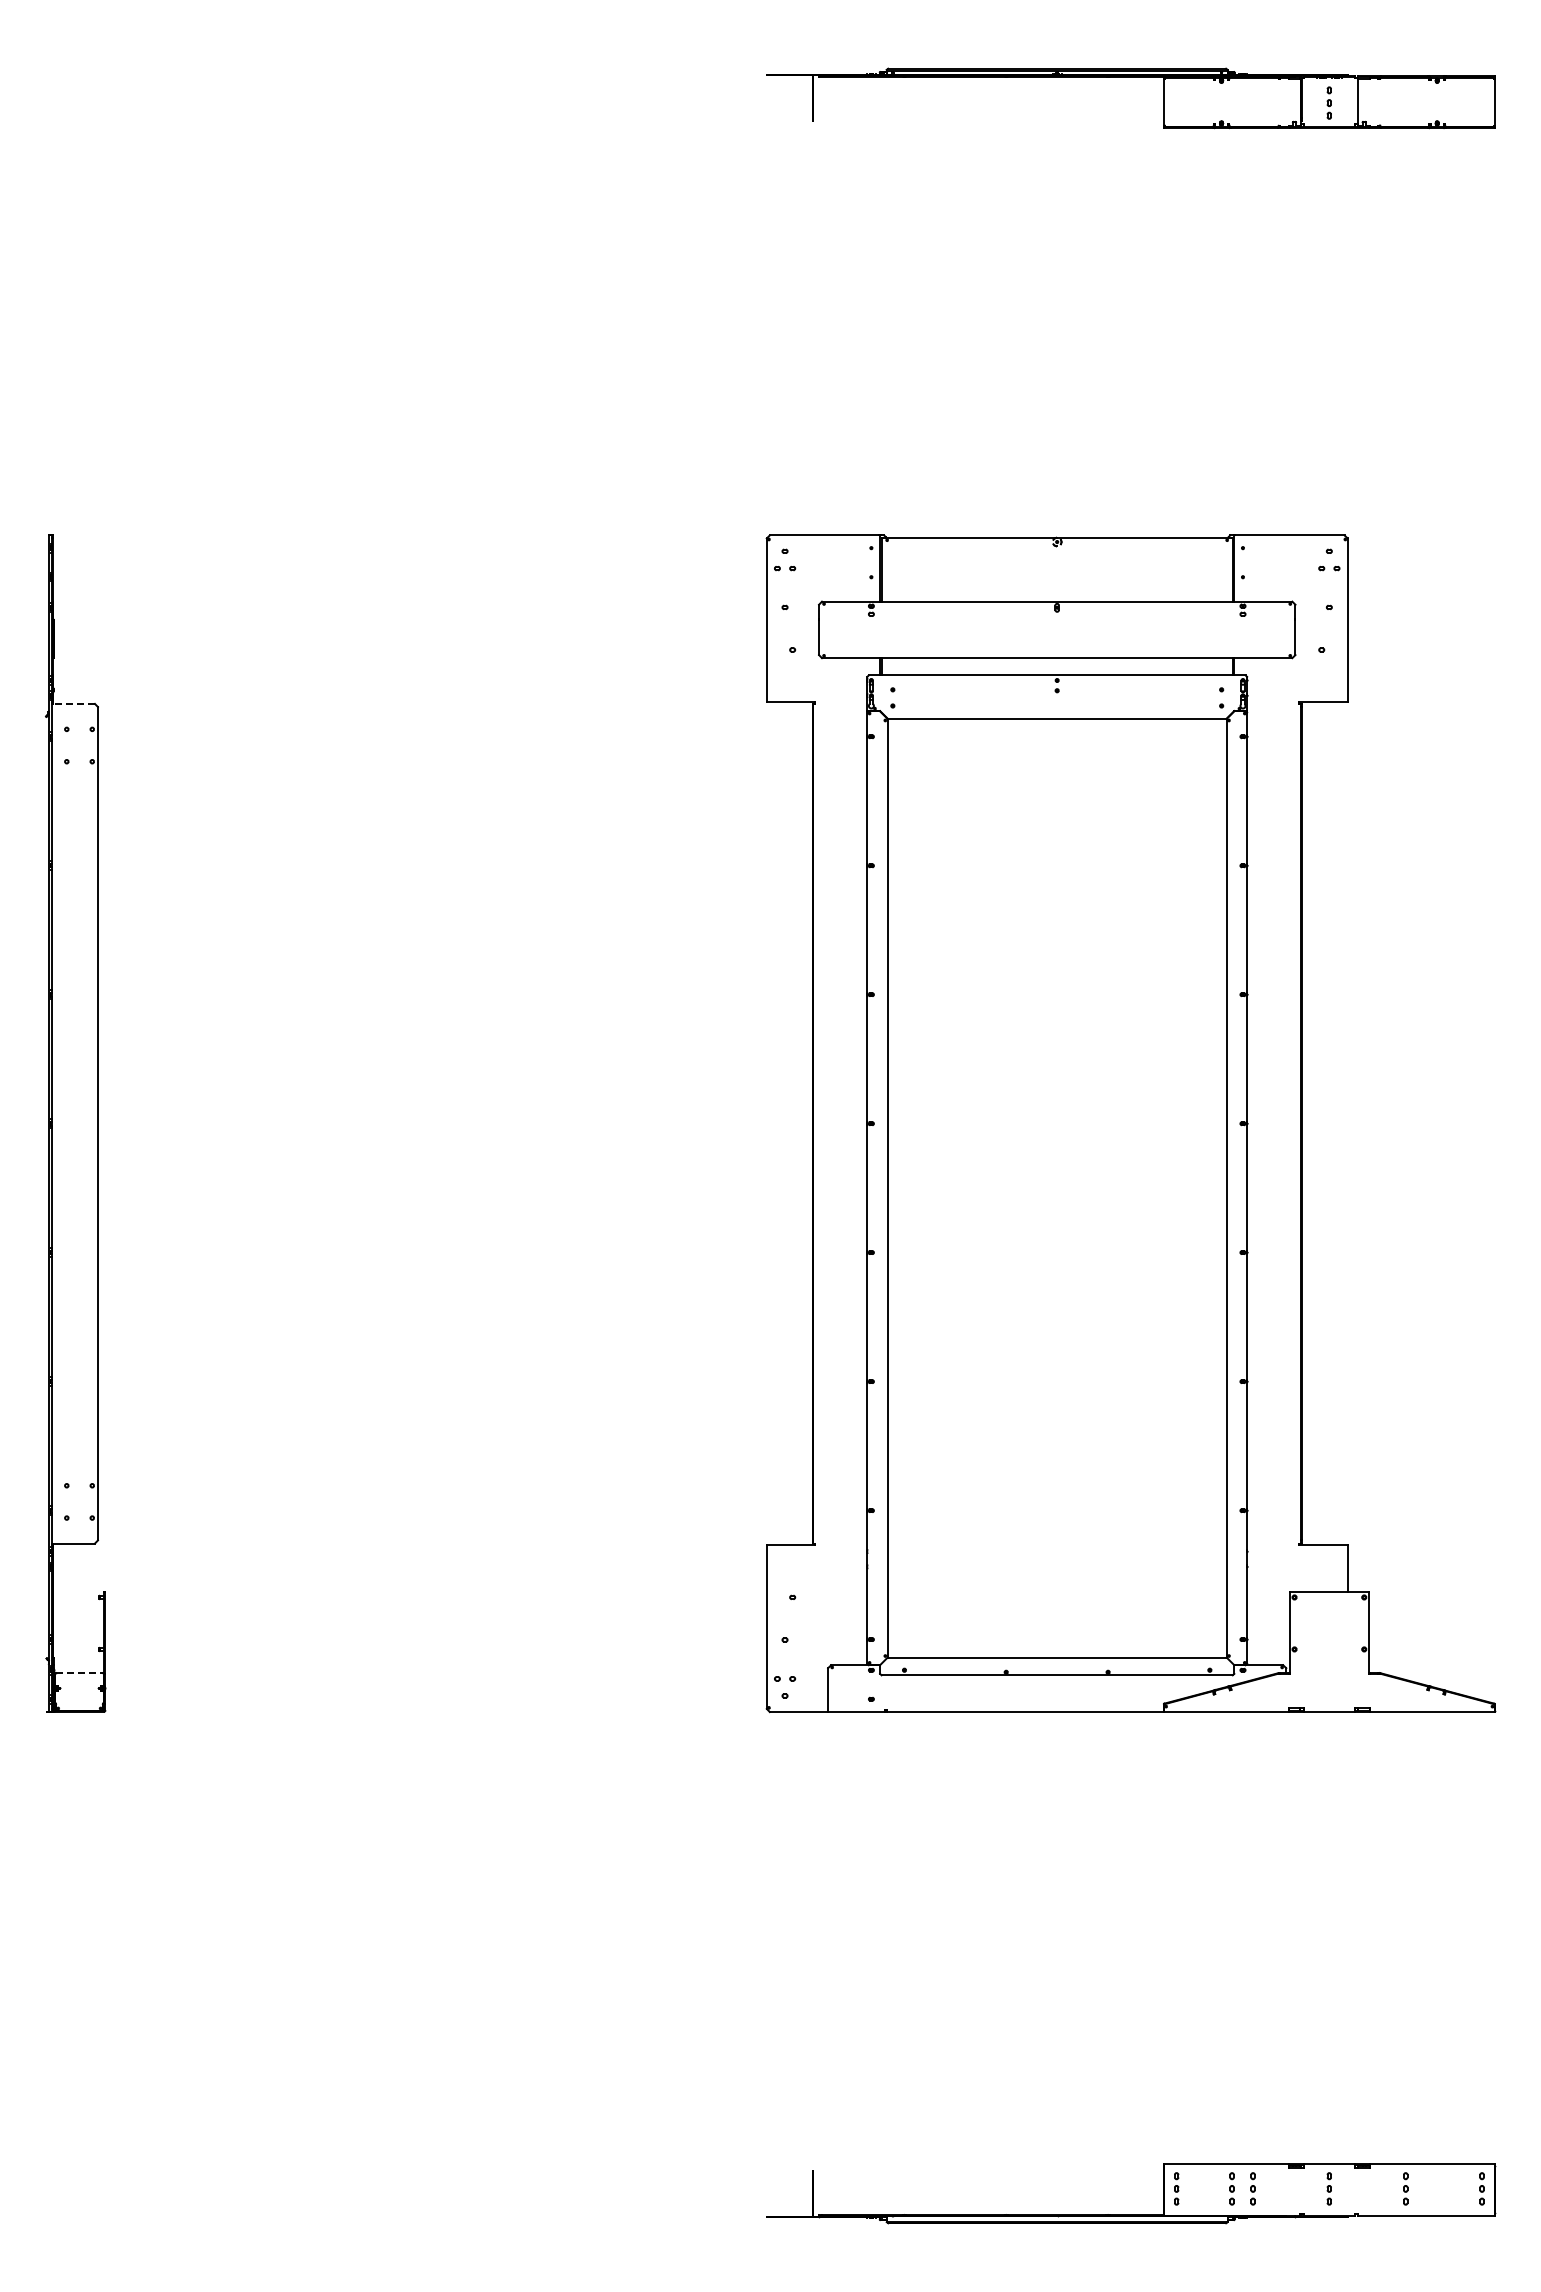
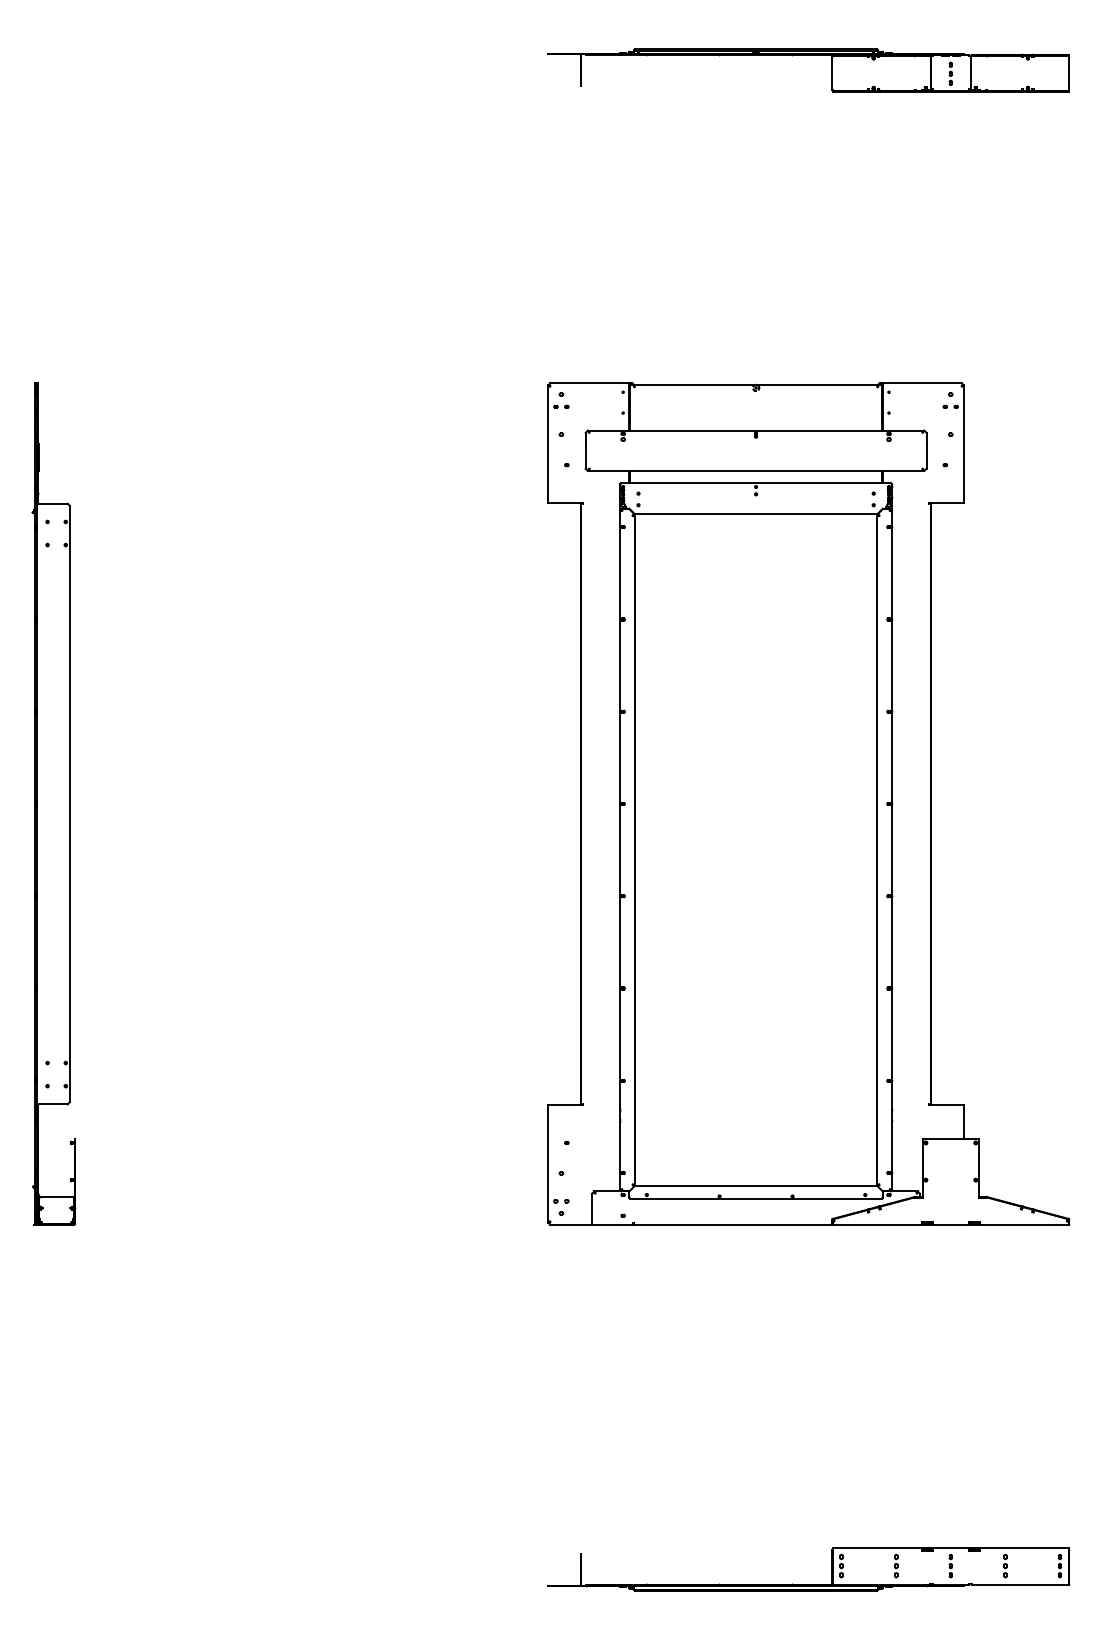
line: (74, 703) -> (53, 503), dashed -> solid
line: (79, 1673) -> (56, 1197), dashed -> solid
part: (1231, 2188) -> (880, 1565), removed

